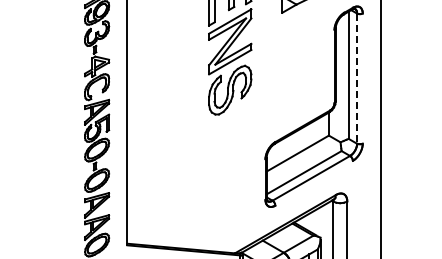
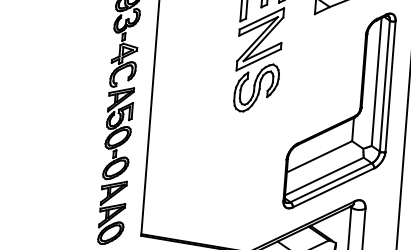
line: (362, 78) -> (390, 86), added
line: (357, 79) -> (385, 87), dashed -> solid
line: (313, 182) -> (333, 187), added

